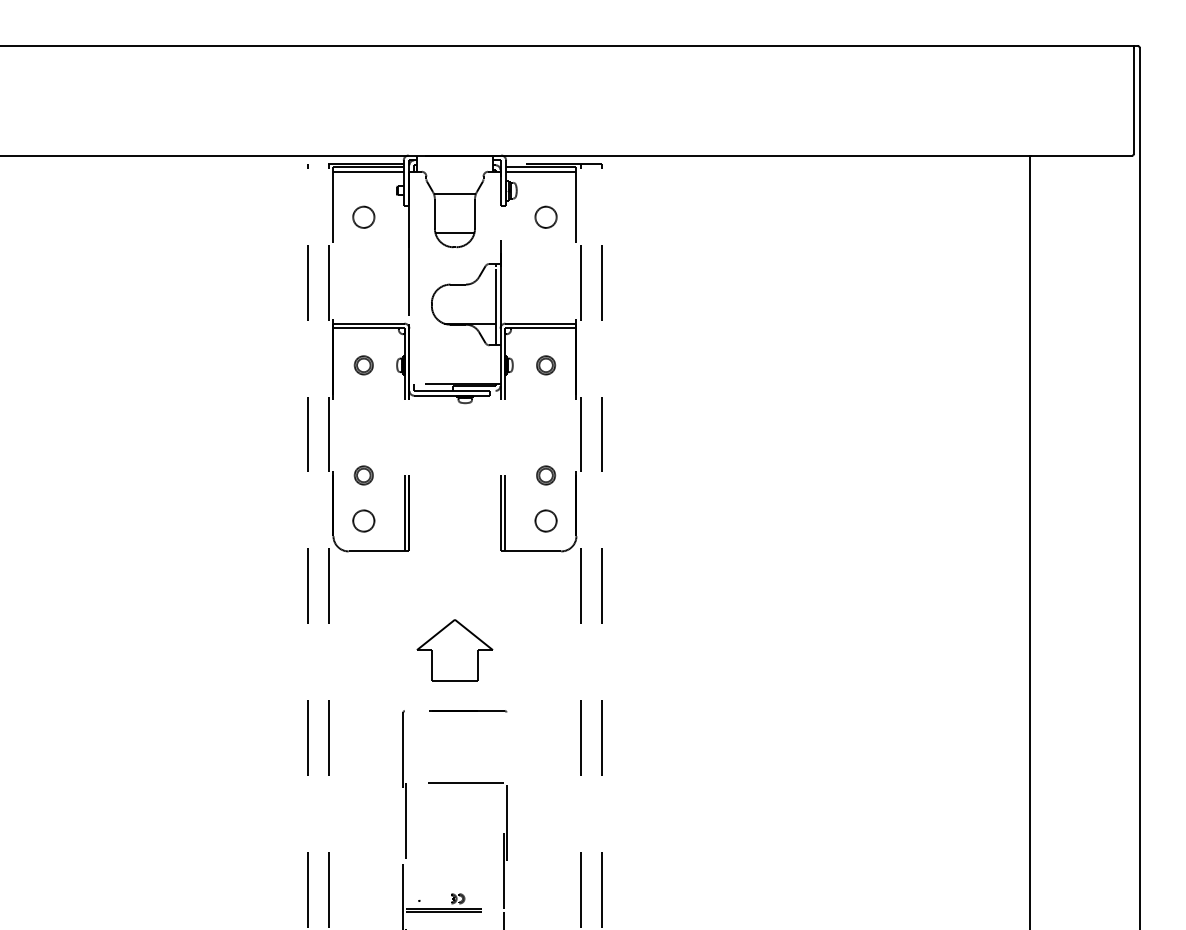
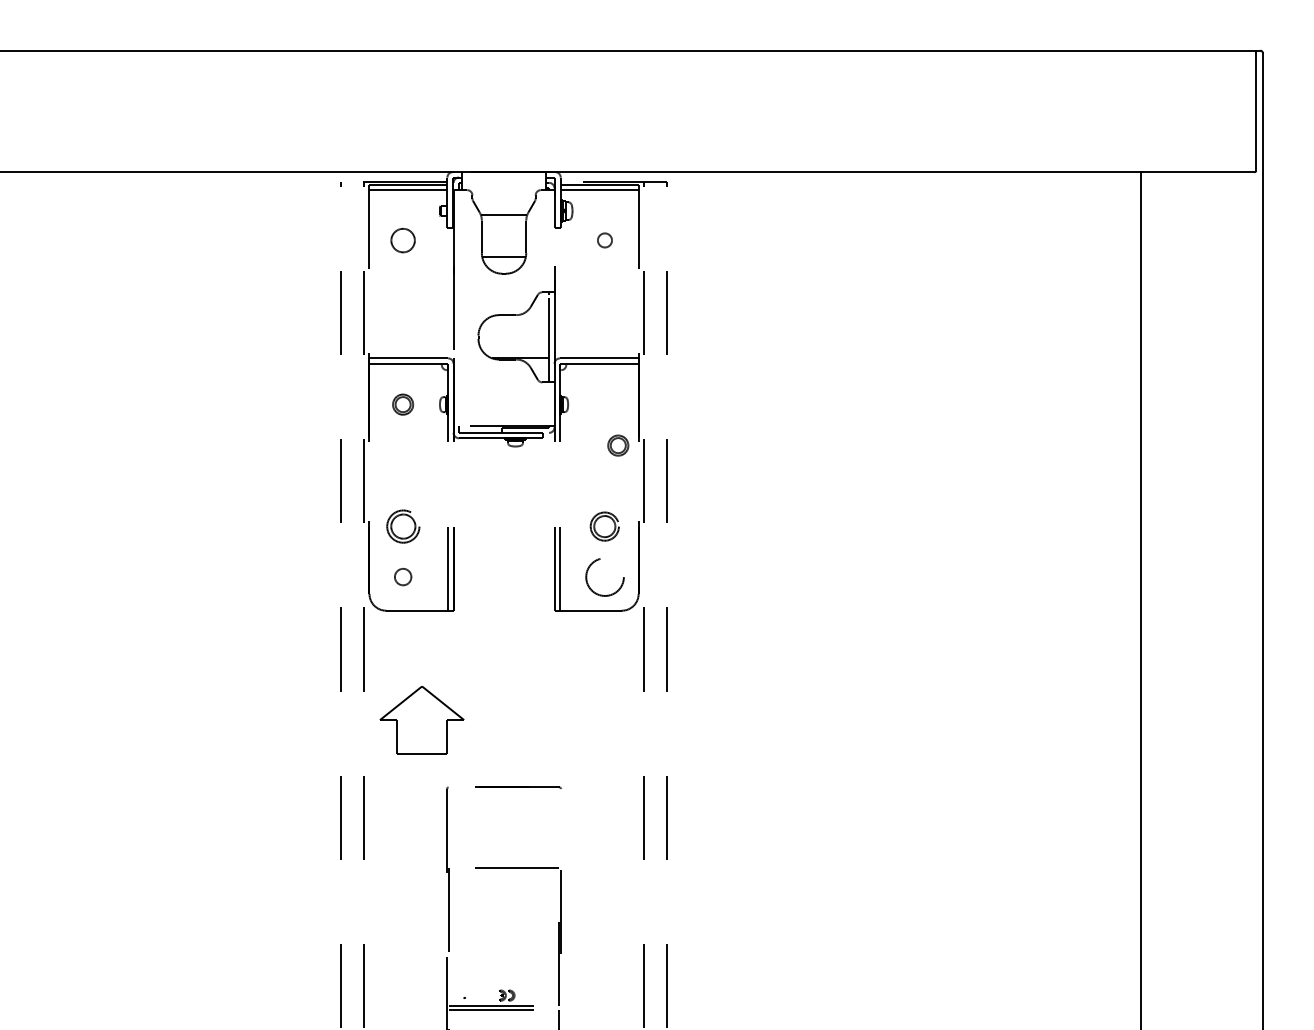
circle: (545, 216) -> (604, 239), size x0.6
part: (546, 365) -> (618, 445), moved
part: (363, 475) -> (402, 526), size x1.6
part: (546, 475) -> (605, 526), size x1.4
circle: (363, 520) -> (402, 576), size x0.7
circle: (545, 520) -> (604, 576), size x1.6
part: (454, 650) -> (421, 720), moved

